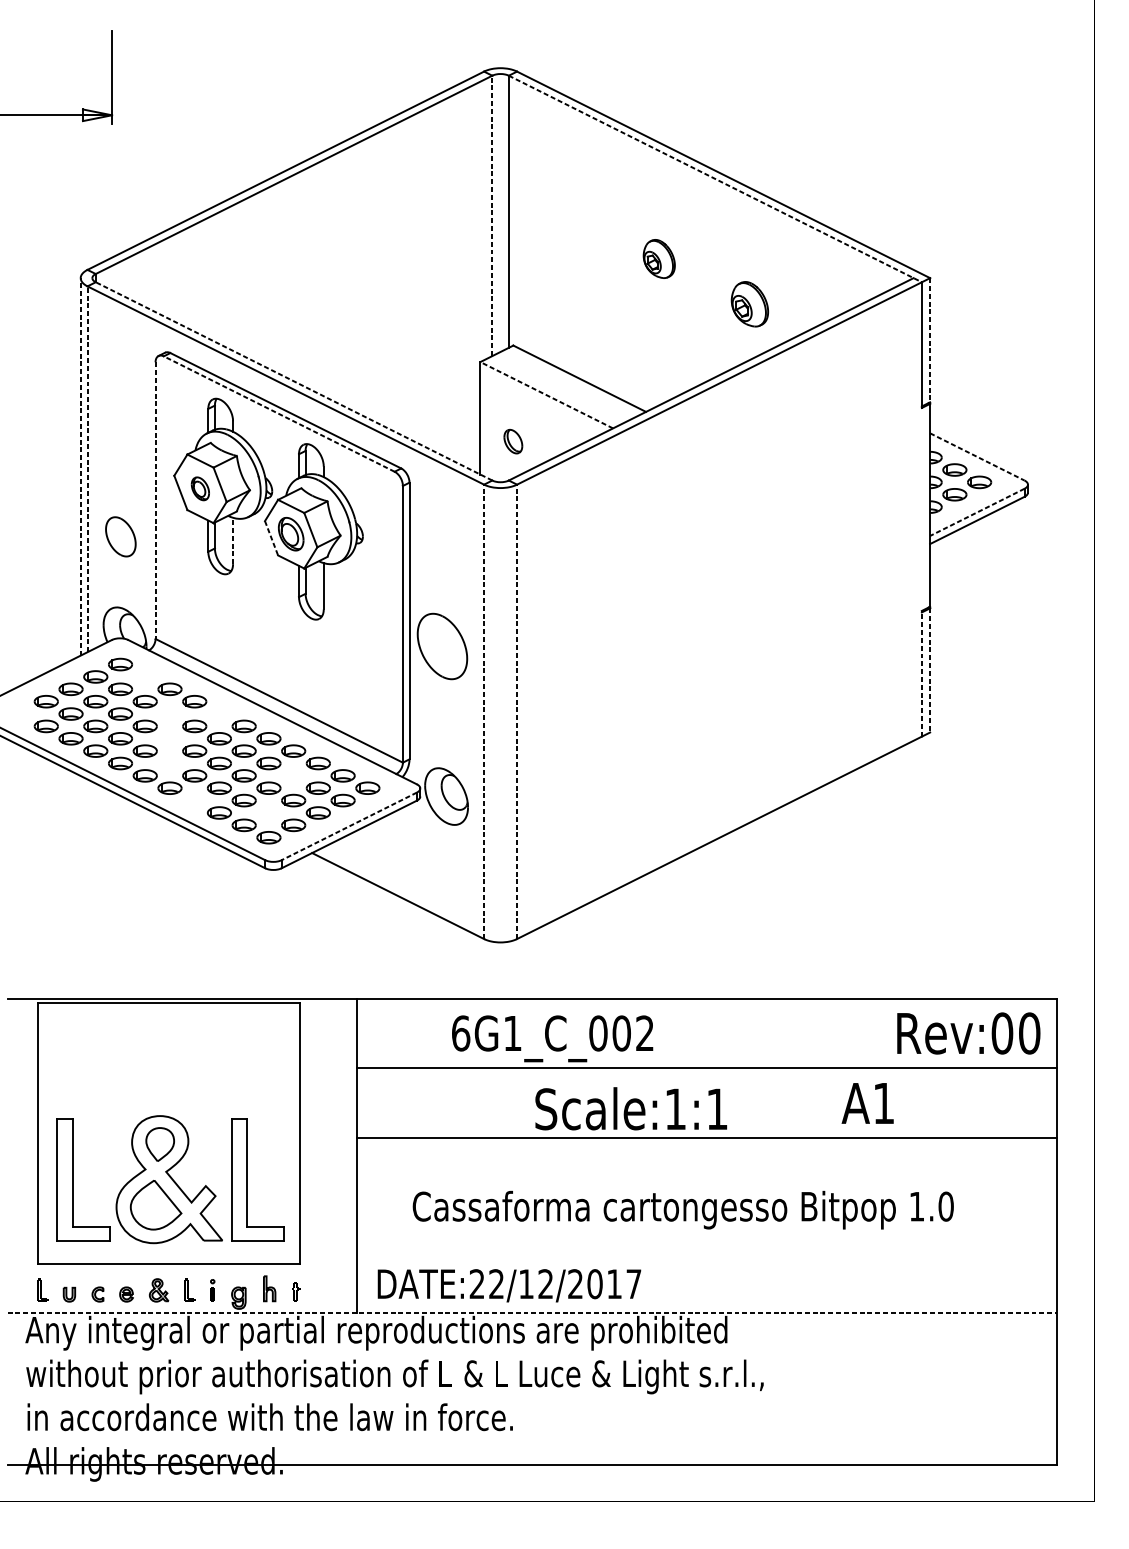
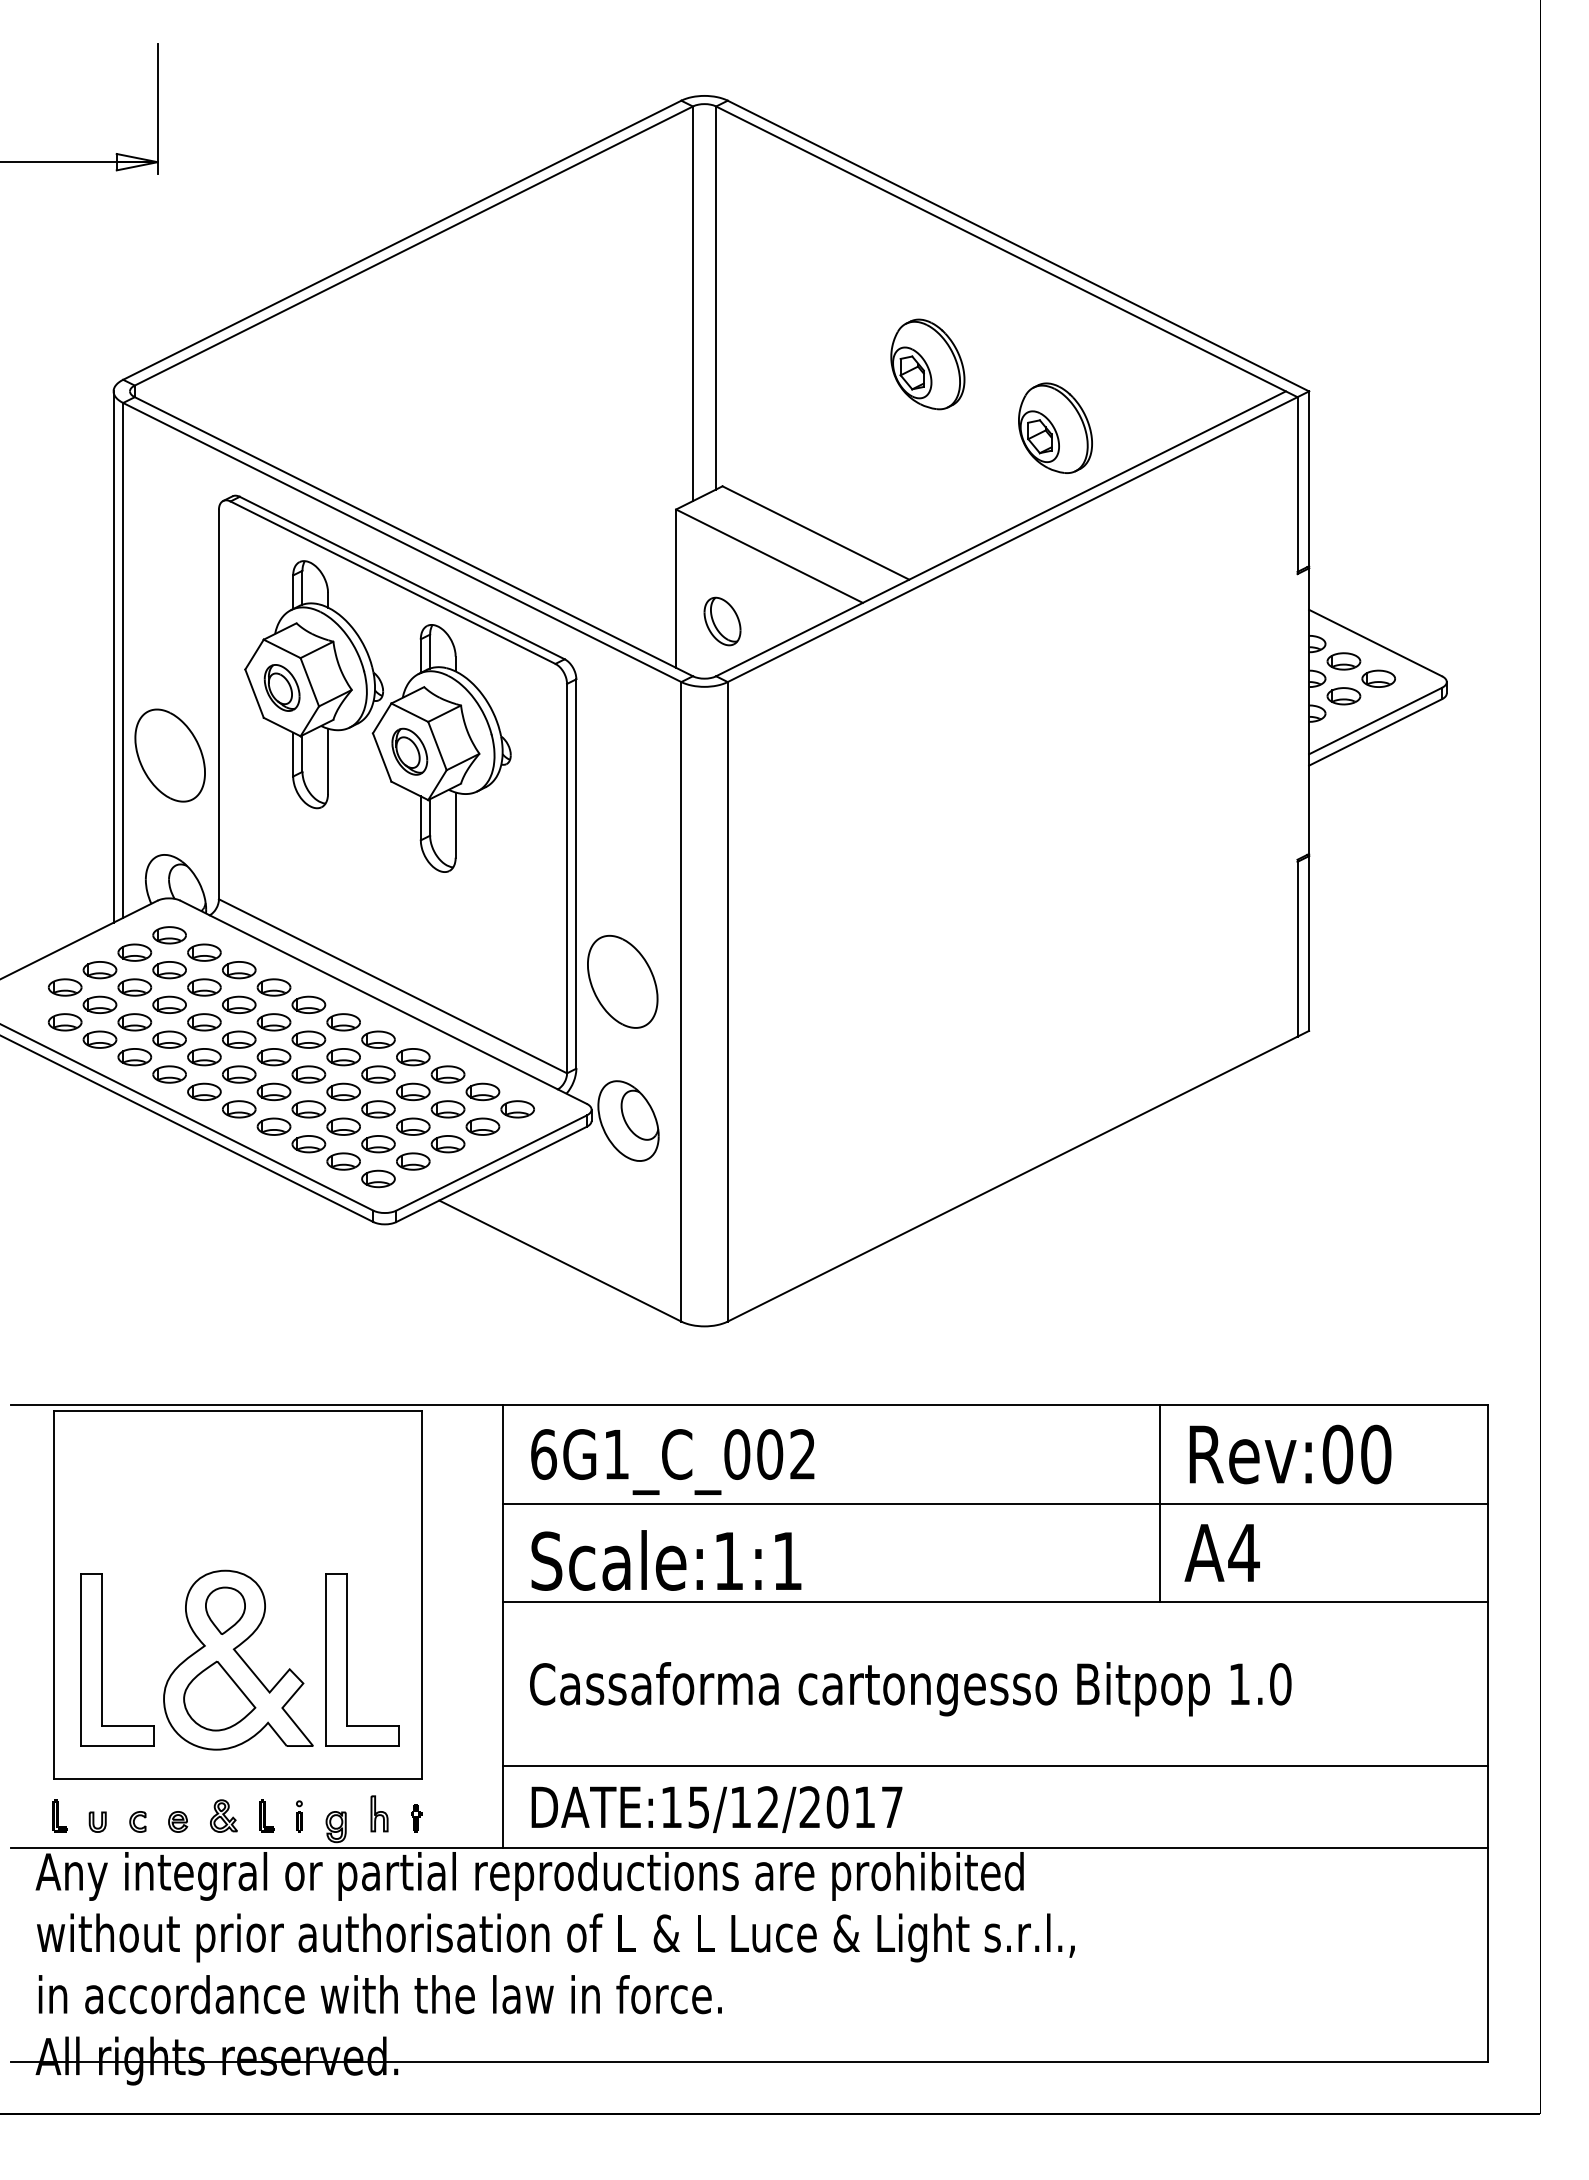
line: (715, 178) -> (1006, 251), dashed -> solid
line: (492, 215) -> (692, 303), dashed -> solid
part: (658, 259) -> (927, 364), size x1.67
part: (749, 303) -> (1055, 427), size x1.43
line: (930, 340) -> (1309, 479), dashed -> solid
line: (293, 381) -> (413, 536), dashed -> solid
line: (546, 395) -> (769, 556), dashed -> solid
line: (279, 413) -> (393, 582), dashed -> solid
part: (513, 441) -> (722, 621), size x1.43
line: (978, 457) -> (1376, 643), dashed -> solid
line: (80, 467) -> (113, 657), dashed -> solid
line: (87, 468) -> (123, 659), dashed -> solid
part: (200, 488) -> (281, 687), size x1.43
line: (155, 500) -> (218, 704), dashed -> solid
line: (977, 512) -> (1375, 721), dashed -> solid
part: (120, 536) -> (169, 755), size x1.67
line: (271, 538) -> (382, 757), dashed -> solid
line: (233, 541) -> (328, 761), dashed -> solid
part: (442, 646) -> (622, 981), moved
line: (930, 671) -> (1309, 944), dashed -> solid
line: (921, 673) -> (1297, 947), dashed -> solid
part: (145, 676) -> (204, 952), added
line: (484, 711) -> (681, 1001), dashed -> solid
line: (516, 711) -> (727, 1001), dashed -> solid
part: (170, 713) -> (239, 1004), added
part: (219, 713) -> (308, 1004), added
part: (170, 738) -> (239, 1039), added
part: (170, 763) -> (239, 1074), added
part: (293, 775) -> (413, 1091), added
part: (194, 800) -> (273, 1126), added
part: (268, 813) -> (378, 1144), added
line: (349, 826) -> (491, 1163), dashed -> solid
text: (968, 1033) -> (1290, 1454), moved
text: (552, 1038) -> (672, 1461), moved
line: (823, 1068) -> (1159, 1503), added
text: (883, 1103) -> (1243, 1552), A1 -> A4
text: (631, 1108) -> (666, 1560), moved
text: (683, 1210) -> (910, 1689), moved
line: (707, 1255) -> (995, 1766), added
text: (486, 1284) -> (684, 1807), DATE:22/12/2017 -> DATE:15/12/2017
line: (532, 1313) -> (749, 1848), dashed -> solid

